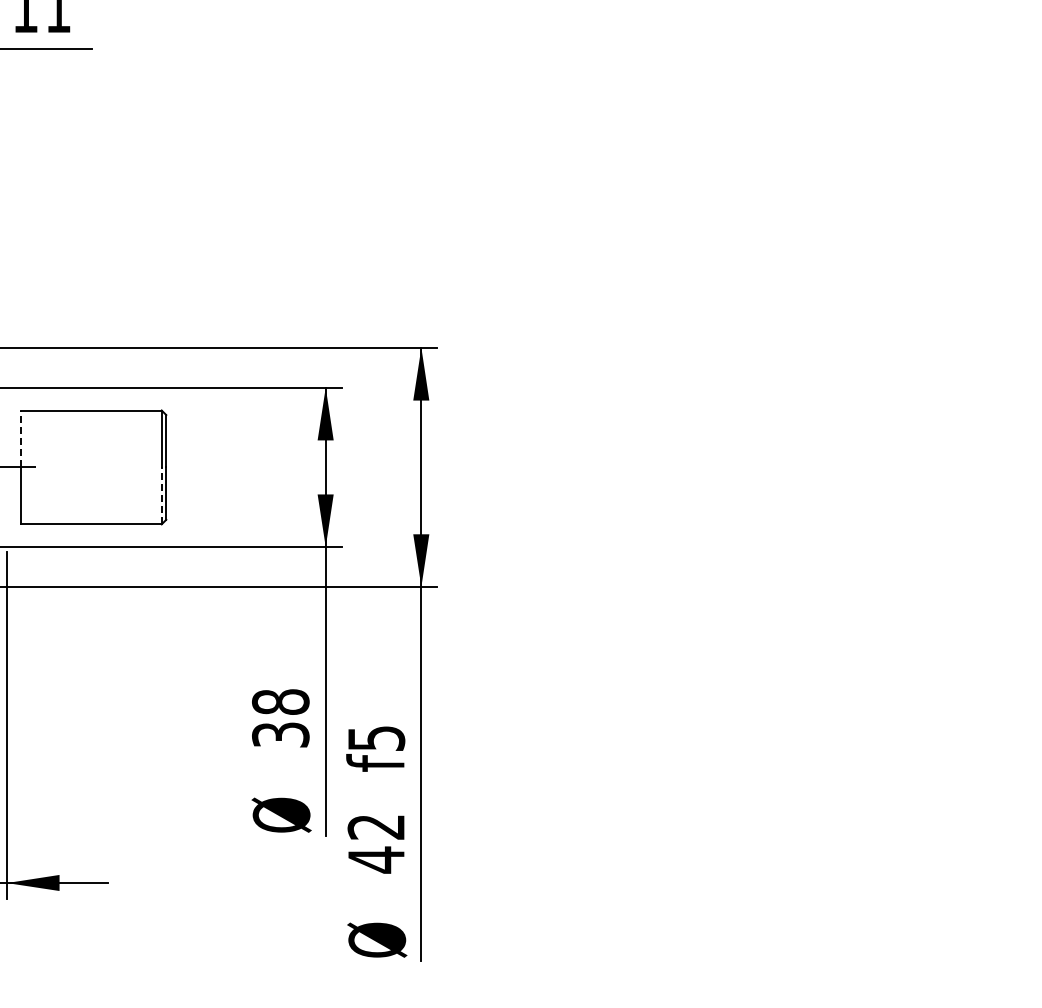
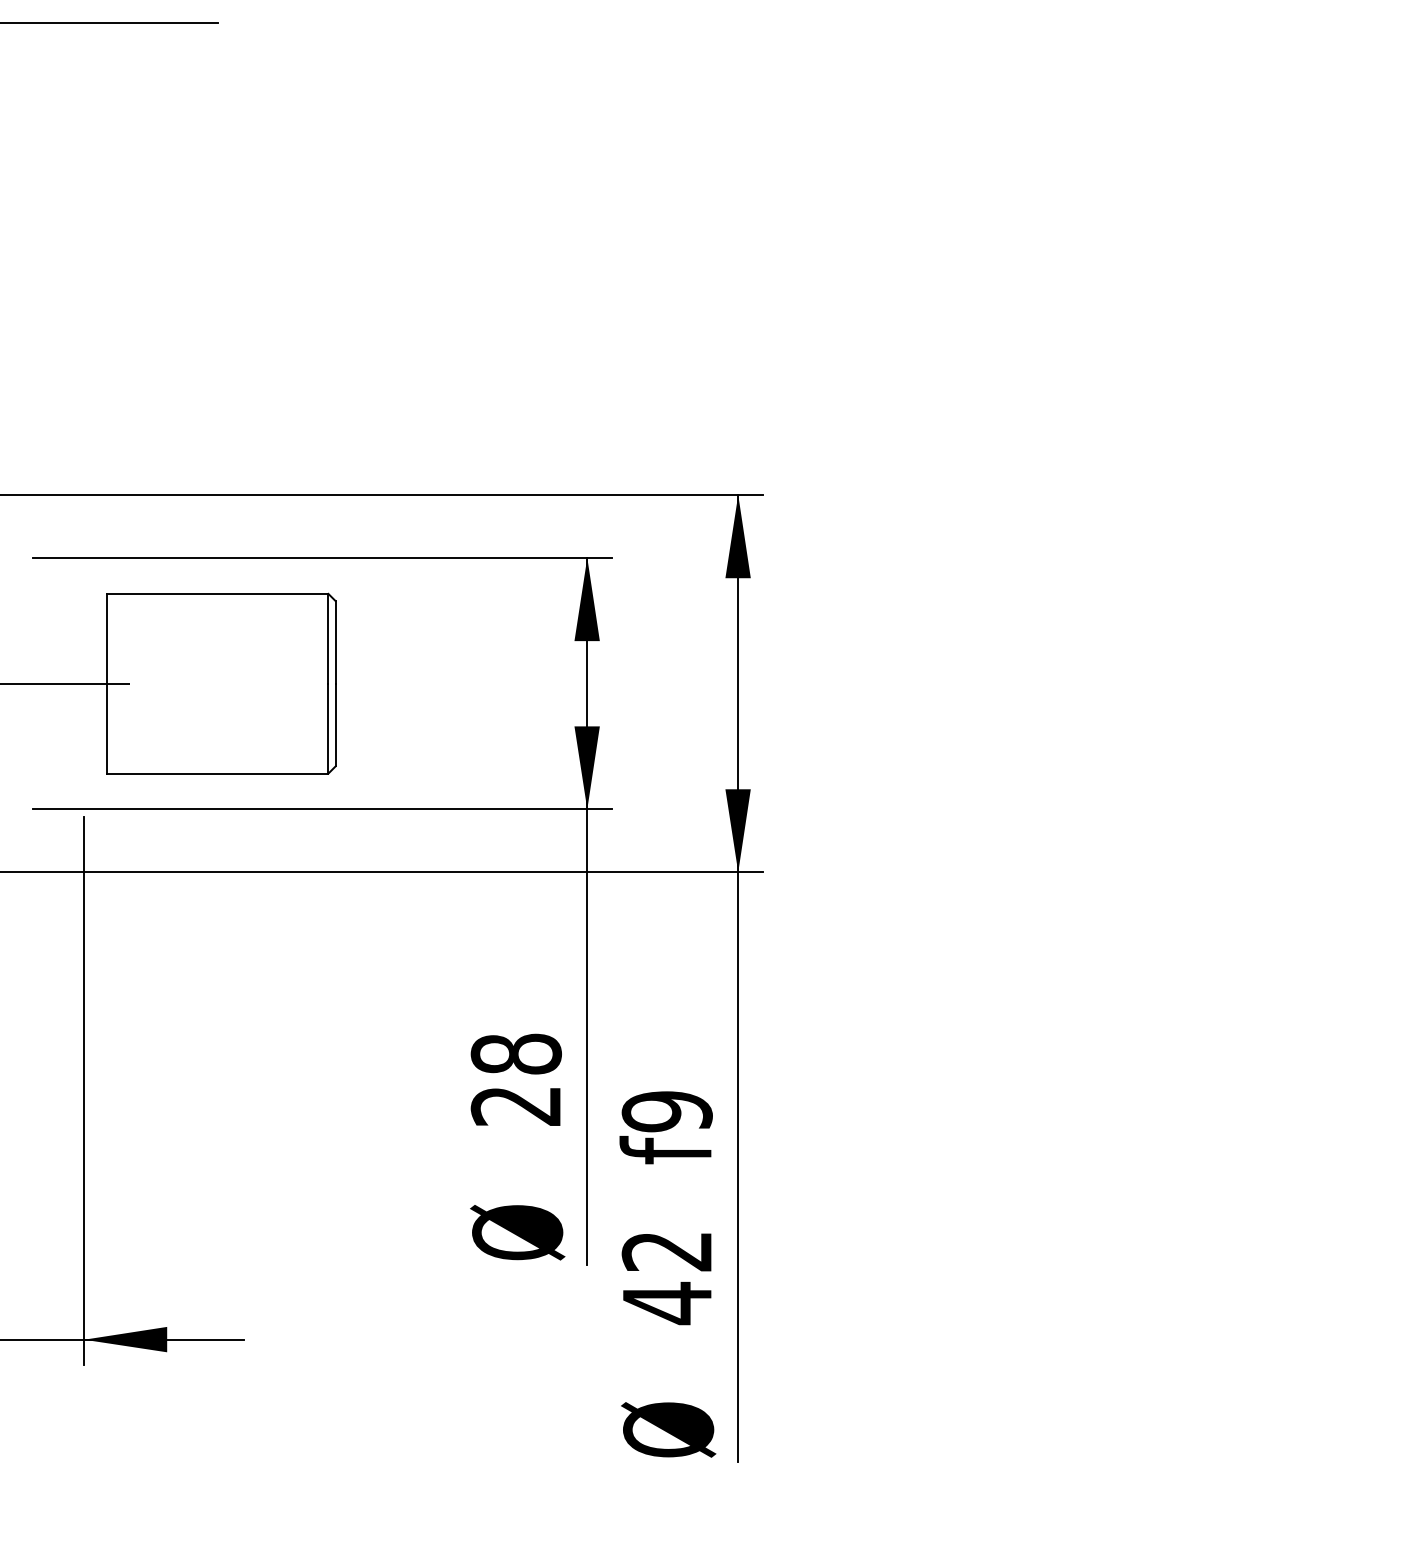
line: (21, 438) -> (107, 638), dashed -> solid
line: (161, 495) -> (328, 728), dashed -> solid
text: (280, 734) -> (515, 1105), 38 -> 28
text: (376, 738) -> (667, 1111), f5 -> f9

